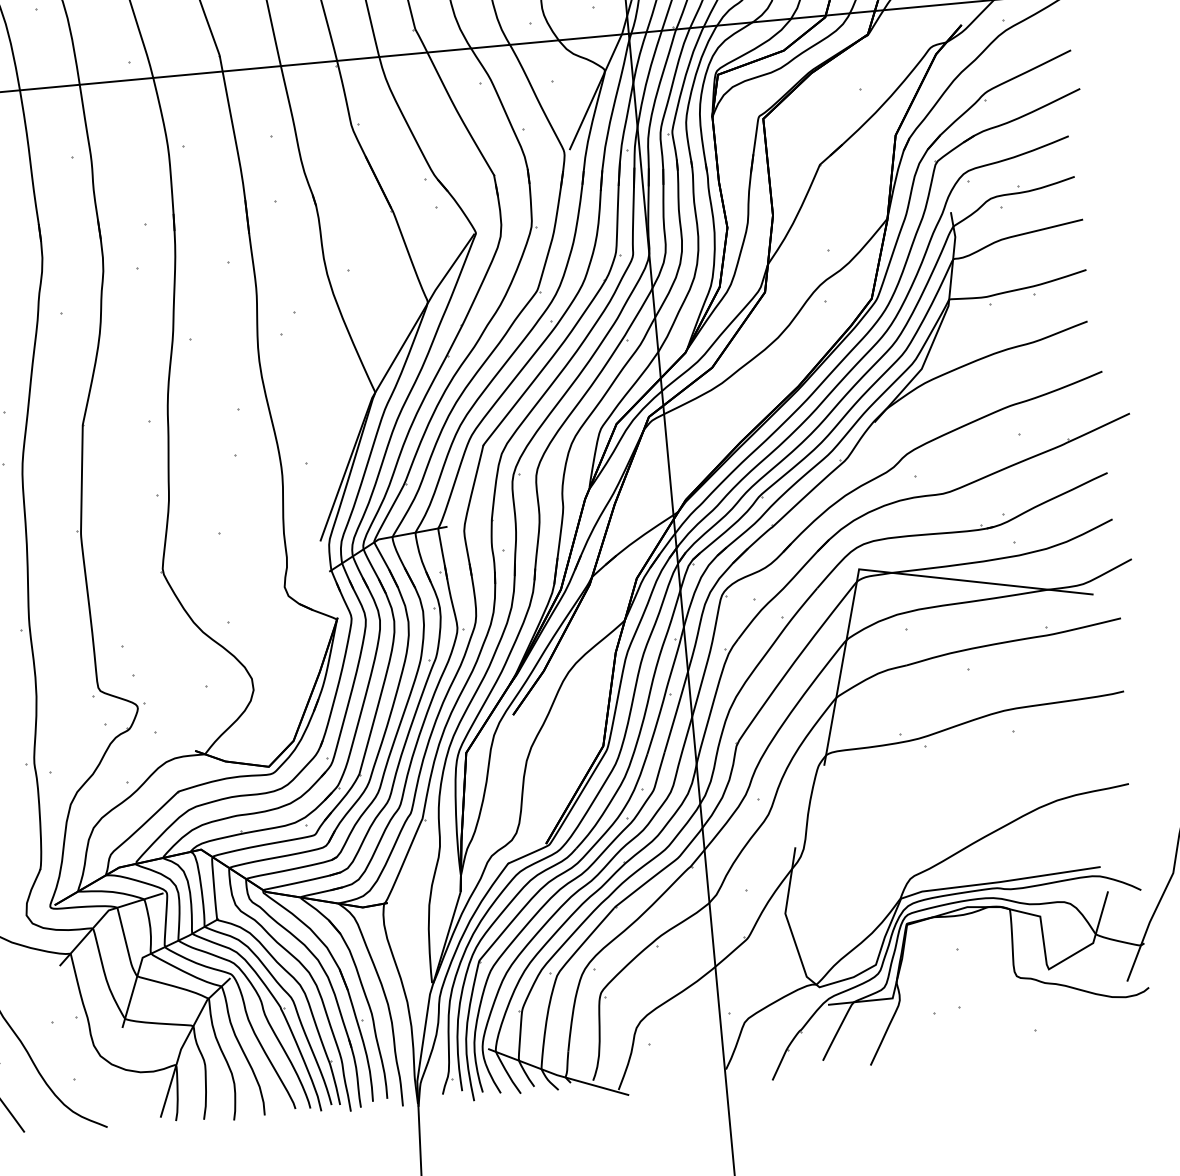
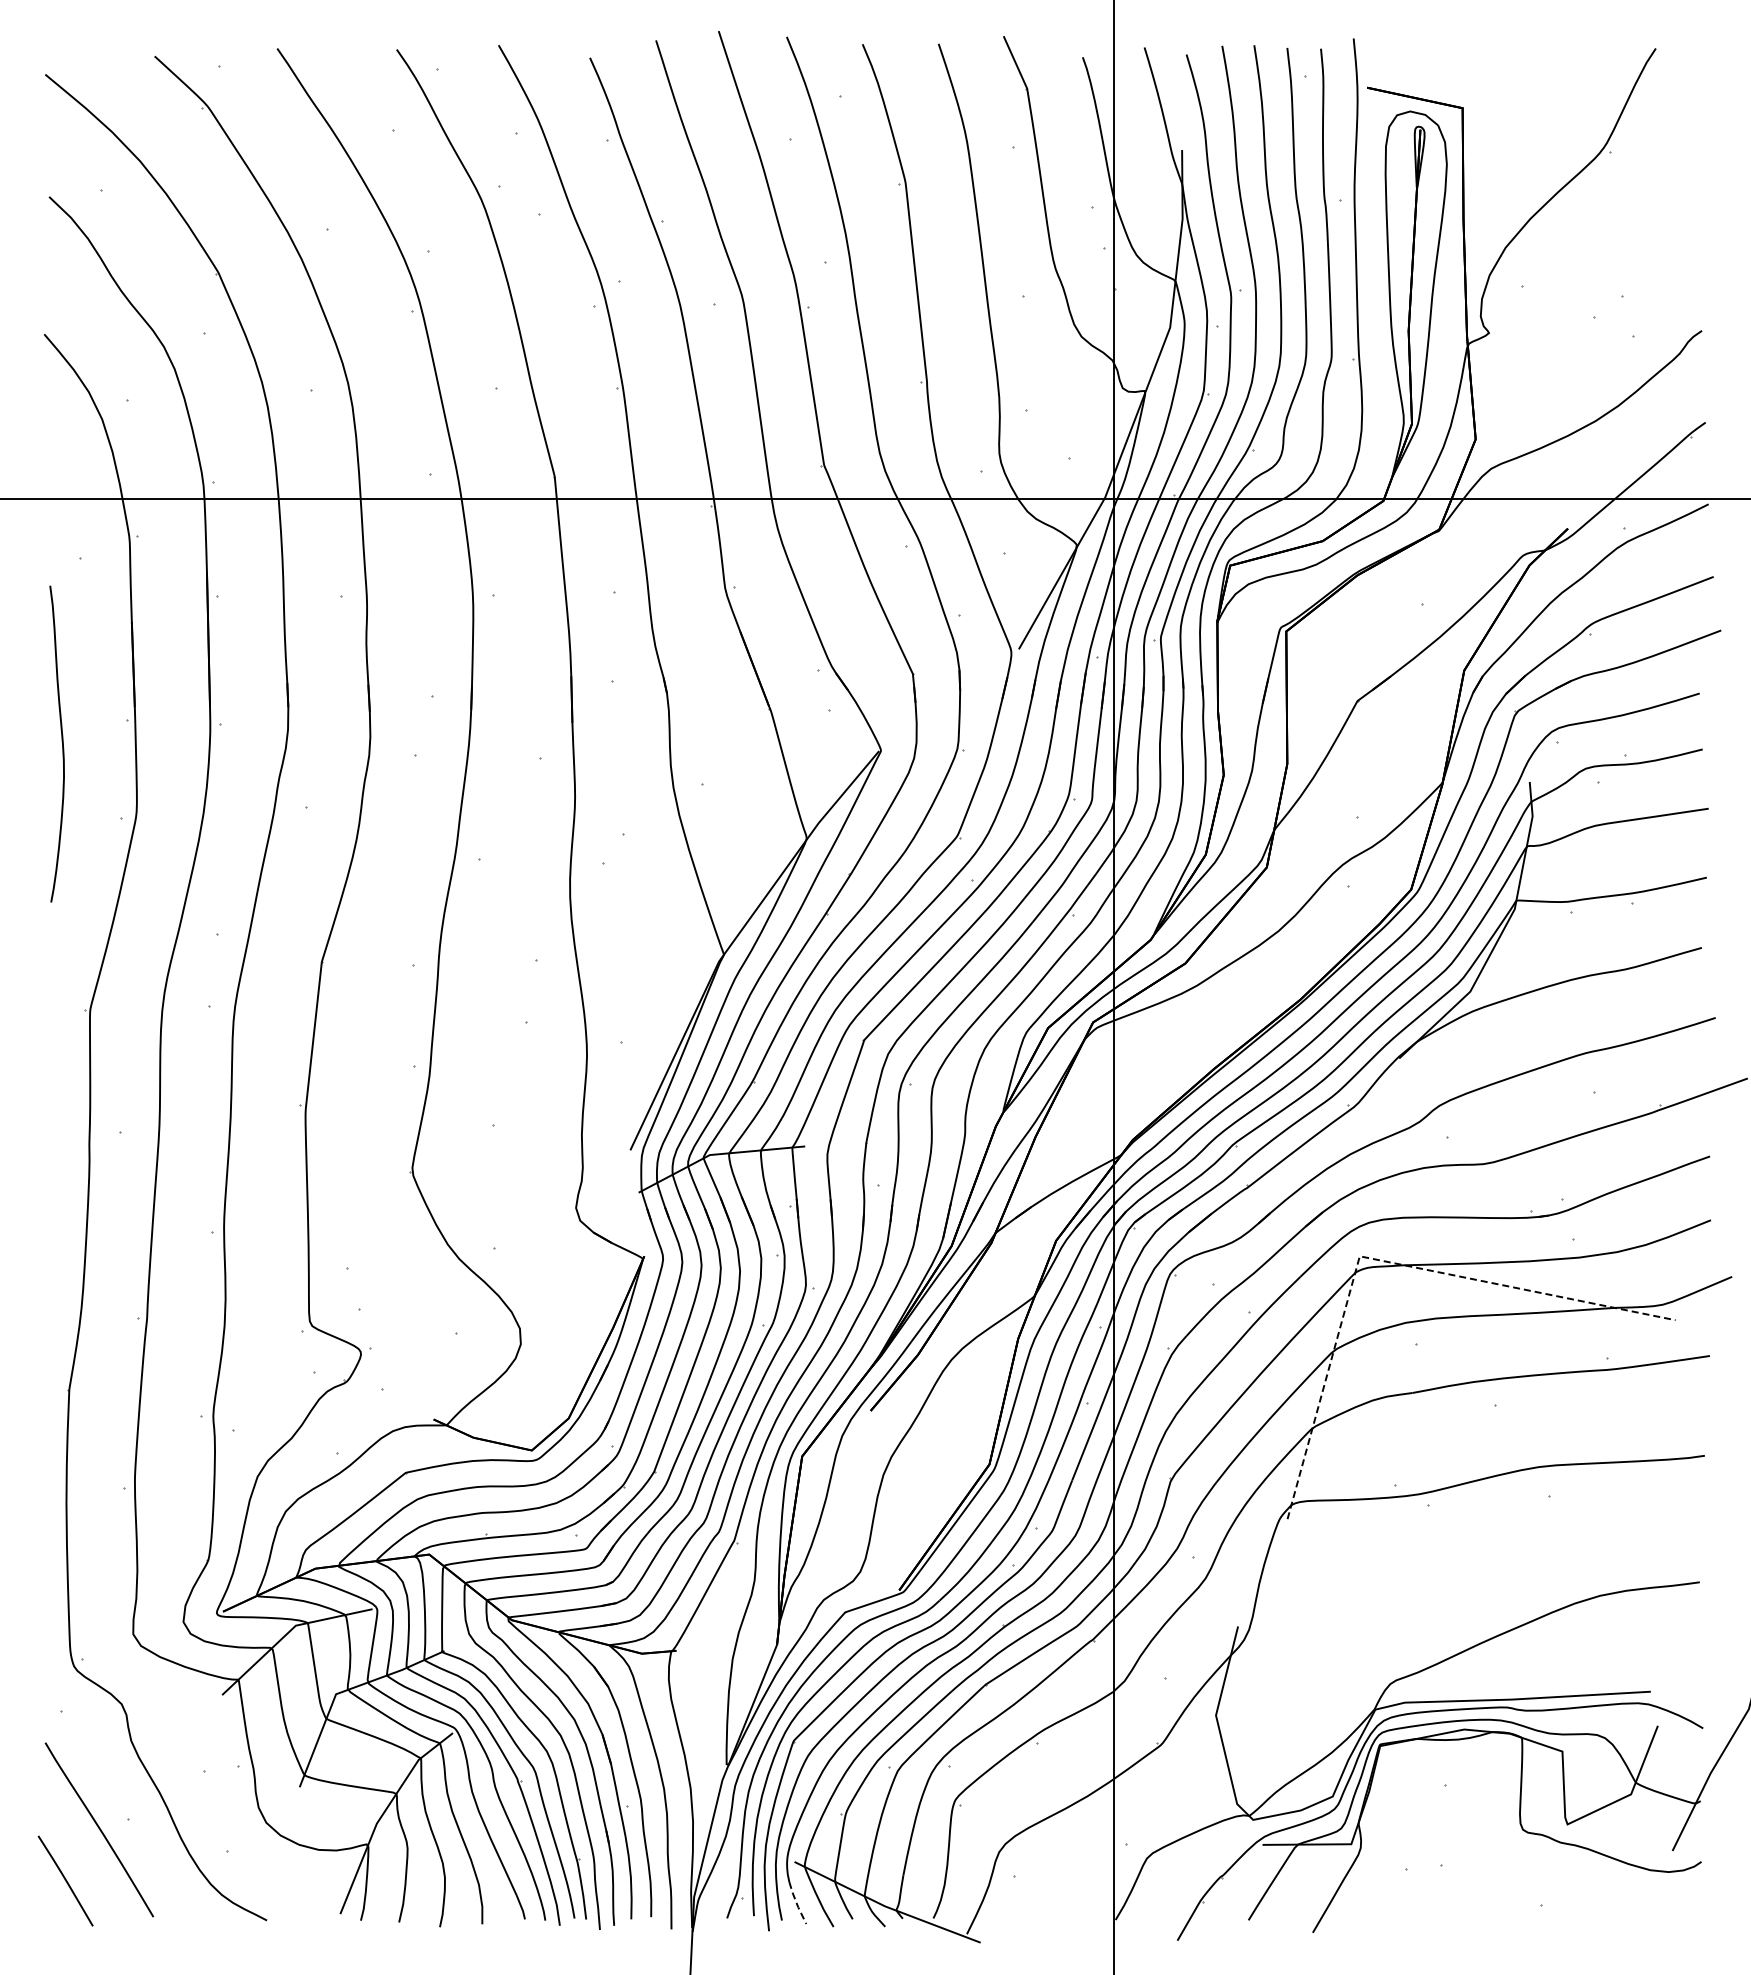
line: (877, 571) -> (1384, 1261), solid -> dashed
line: (492, 1079) -> (796, 1903), solid -> dashed

